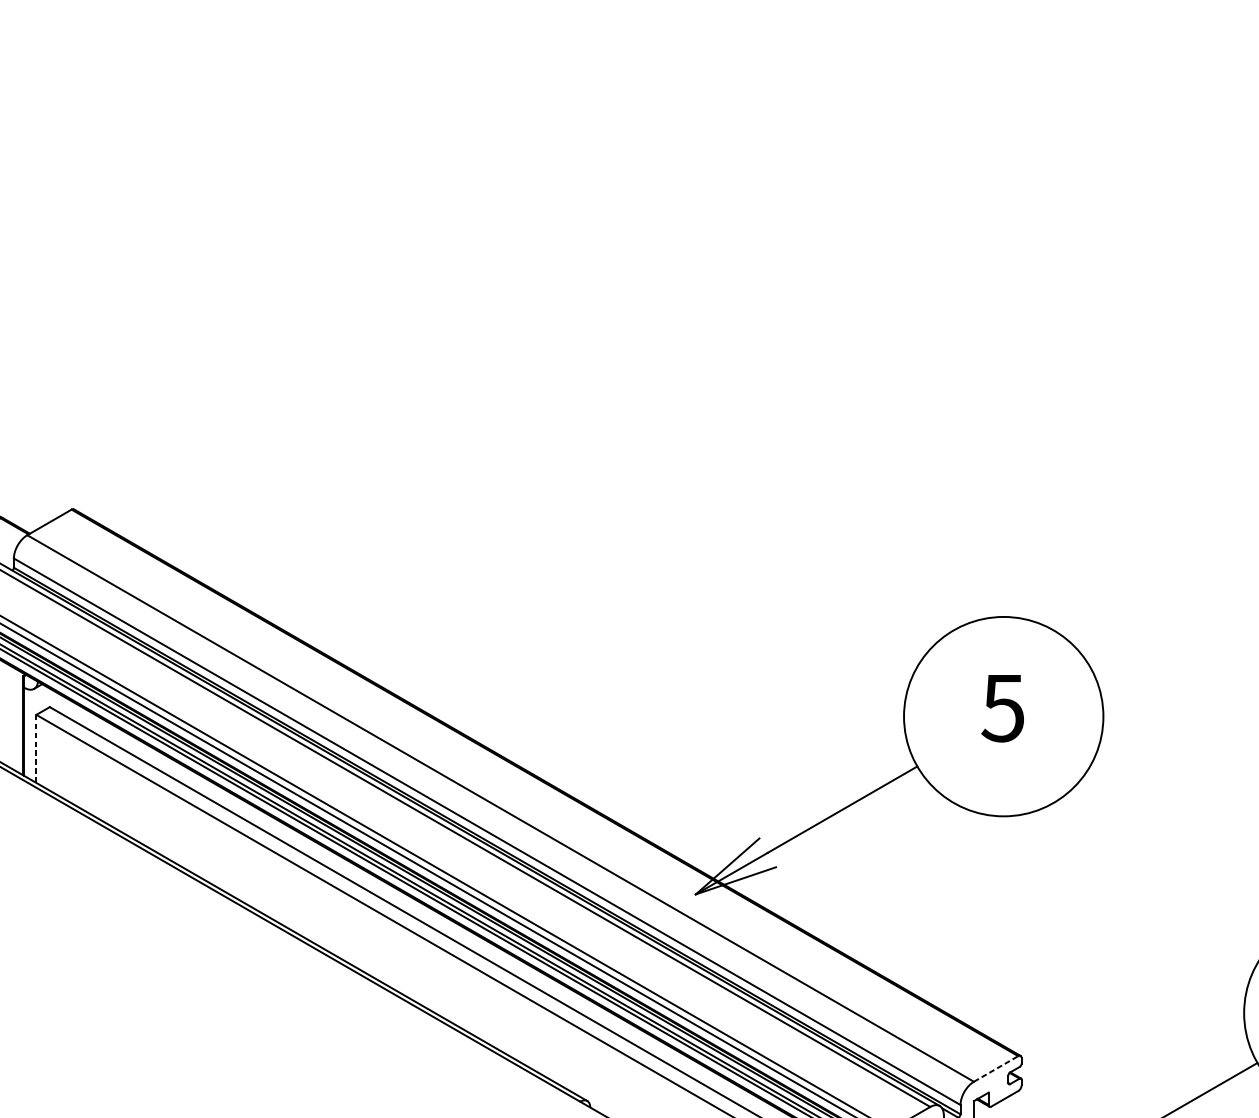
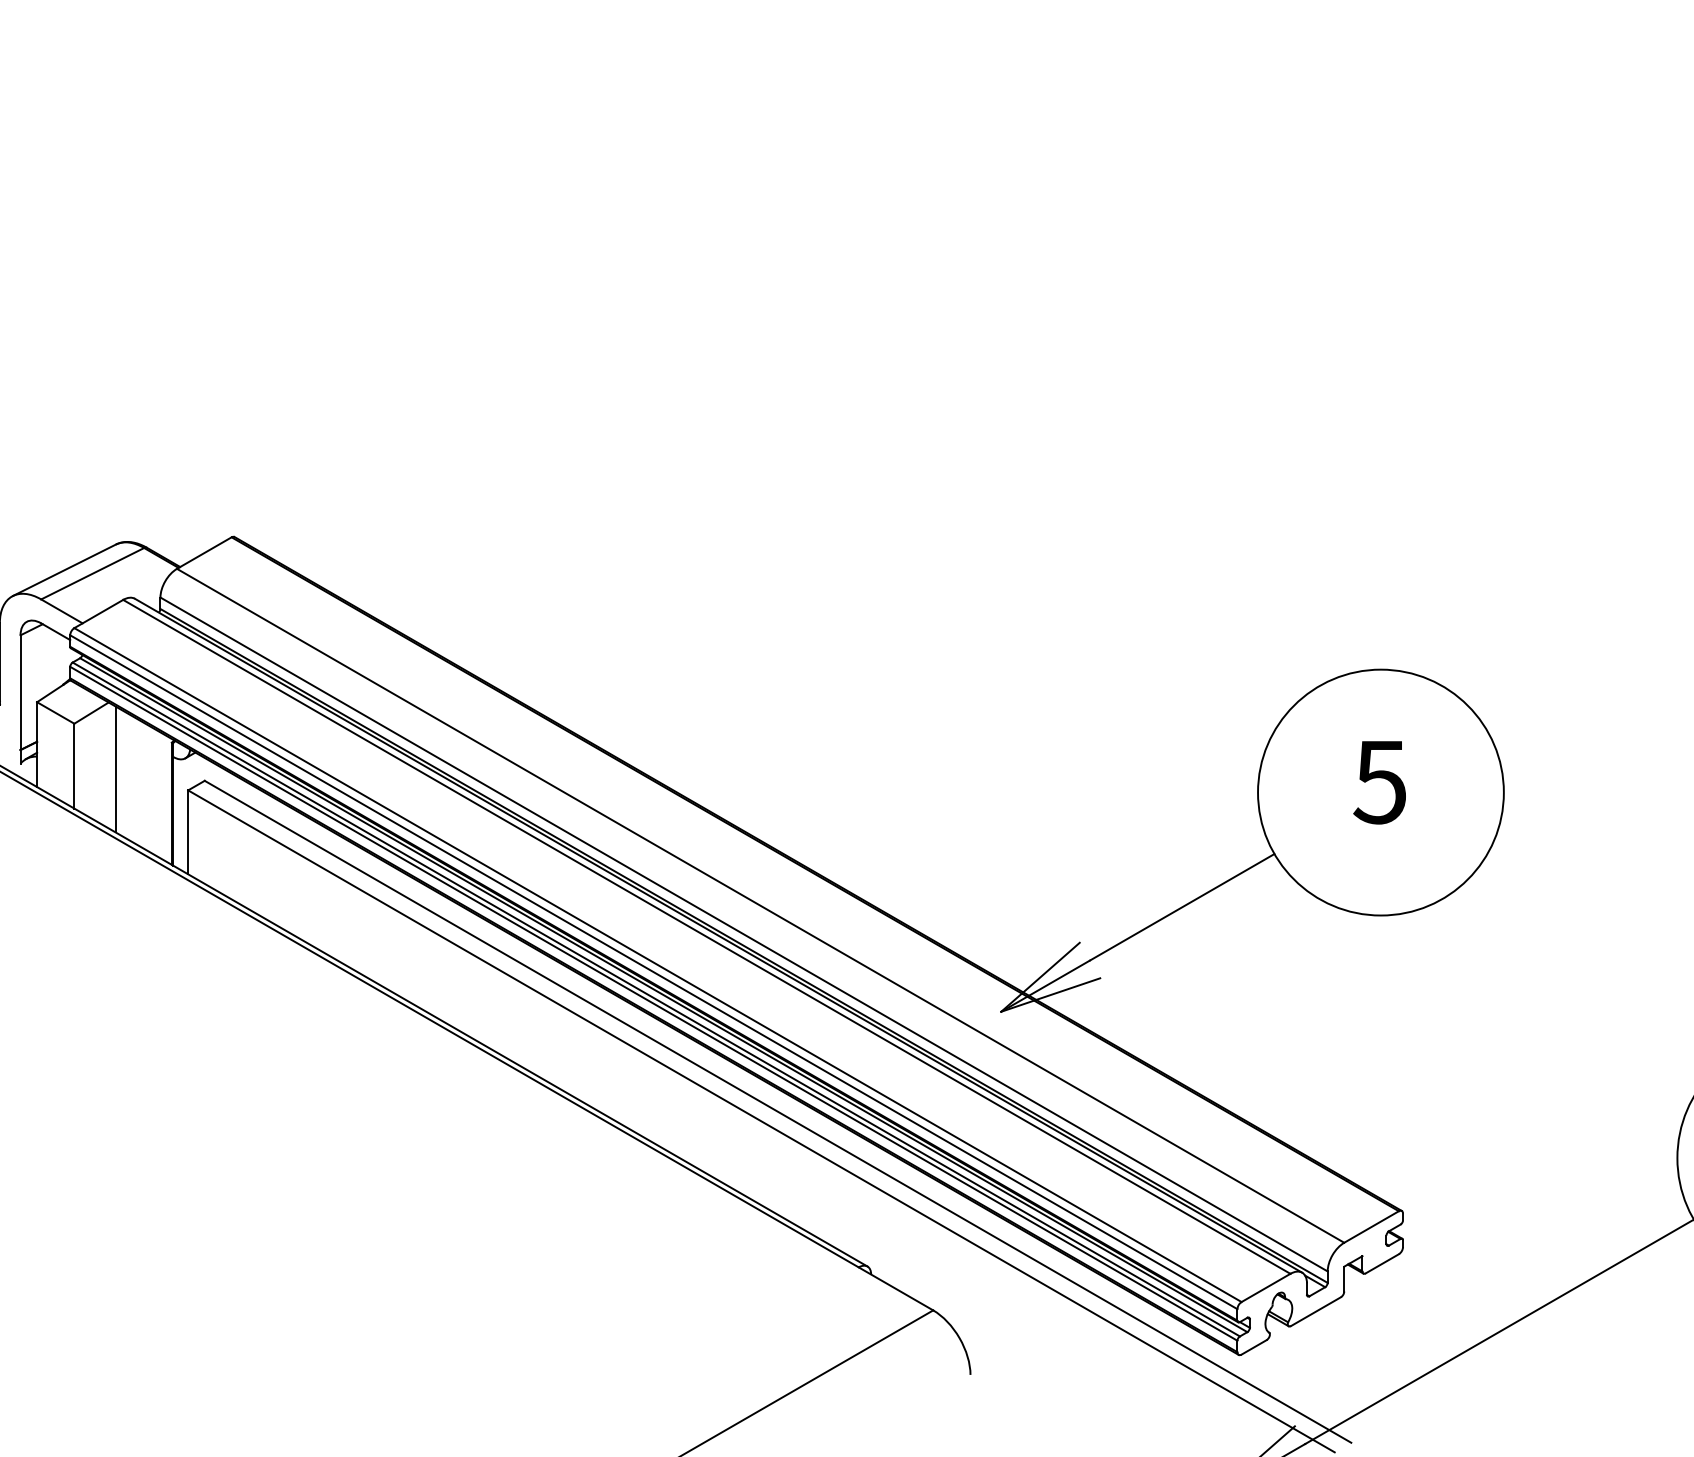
line: (36, 749) -> (188, 832), dashed -> solid
line: (996, 1069) -> (1371, 1227), dashed -> solid

